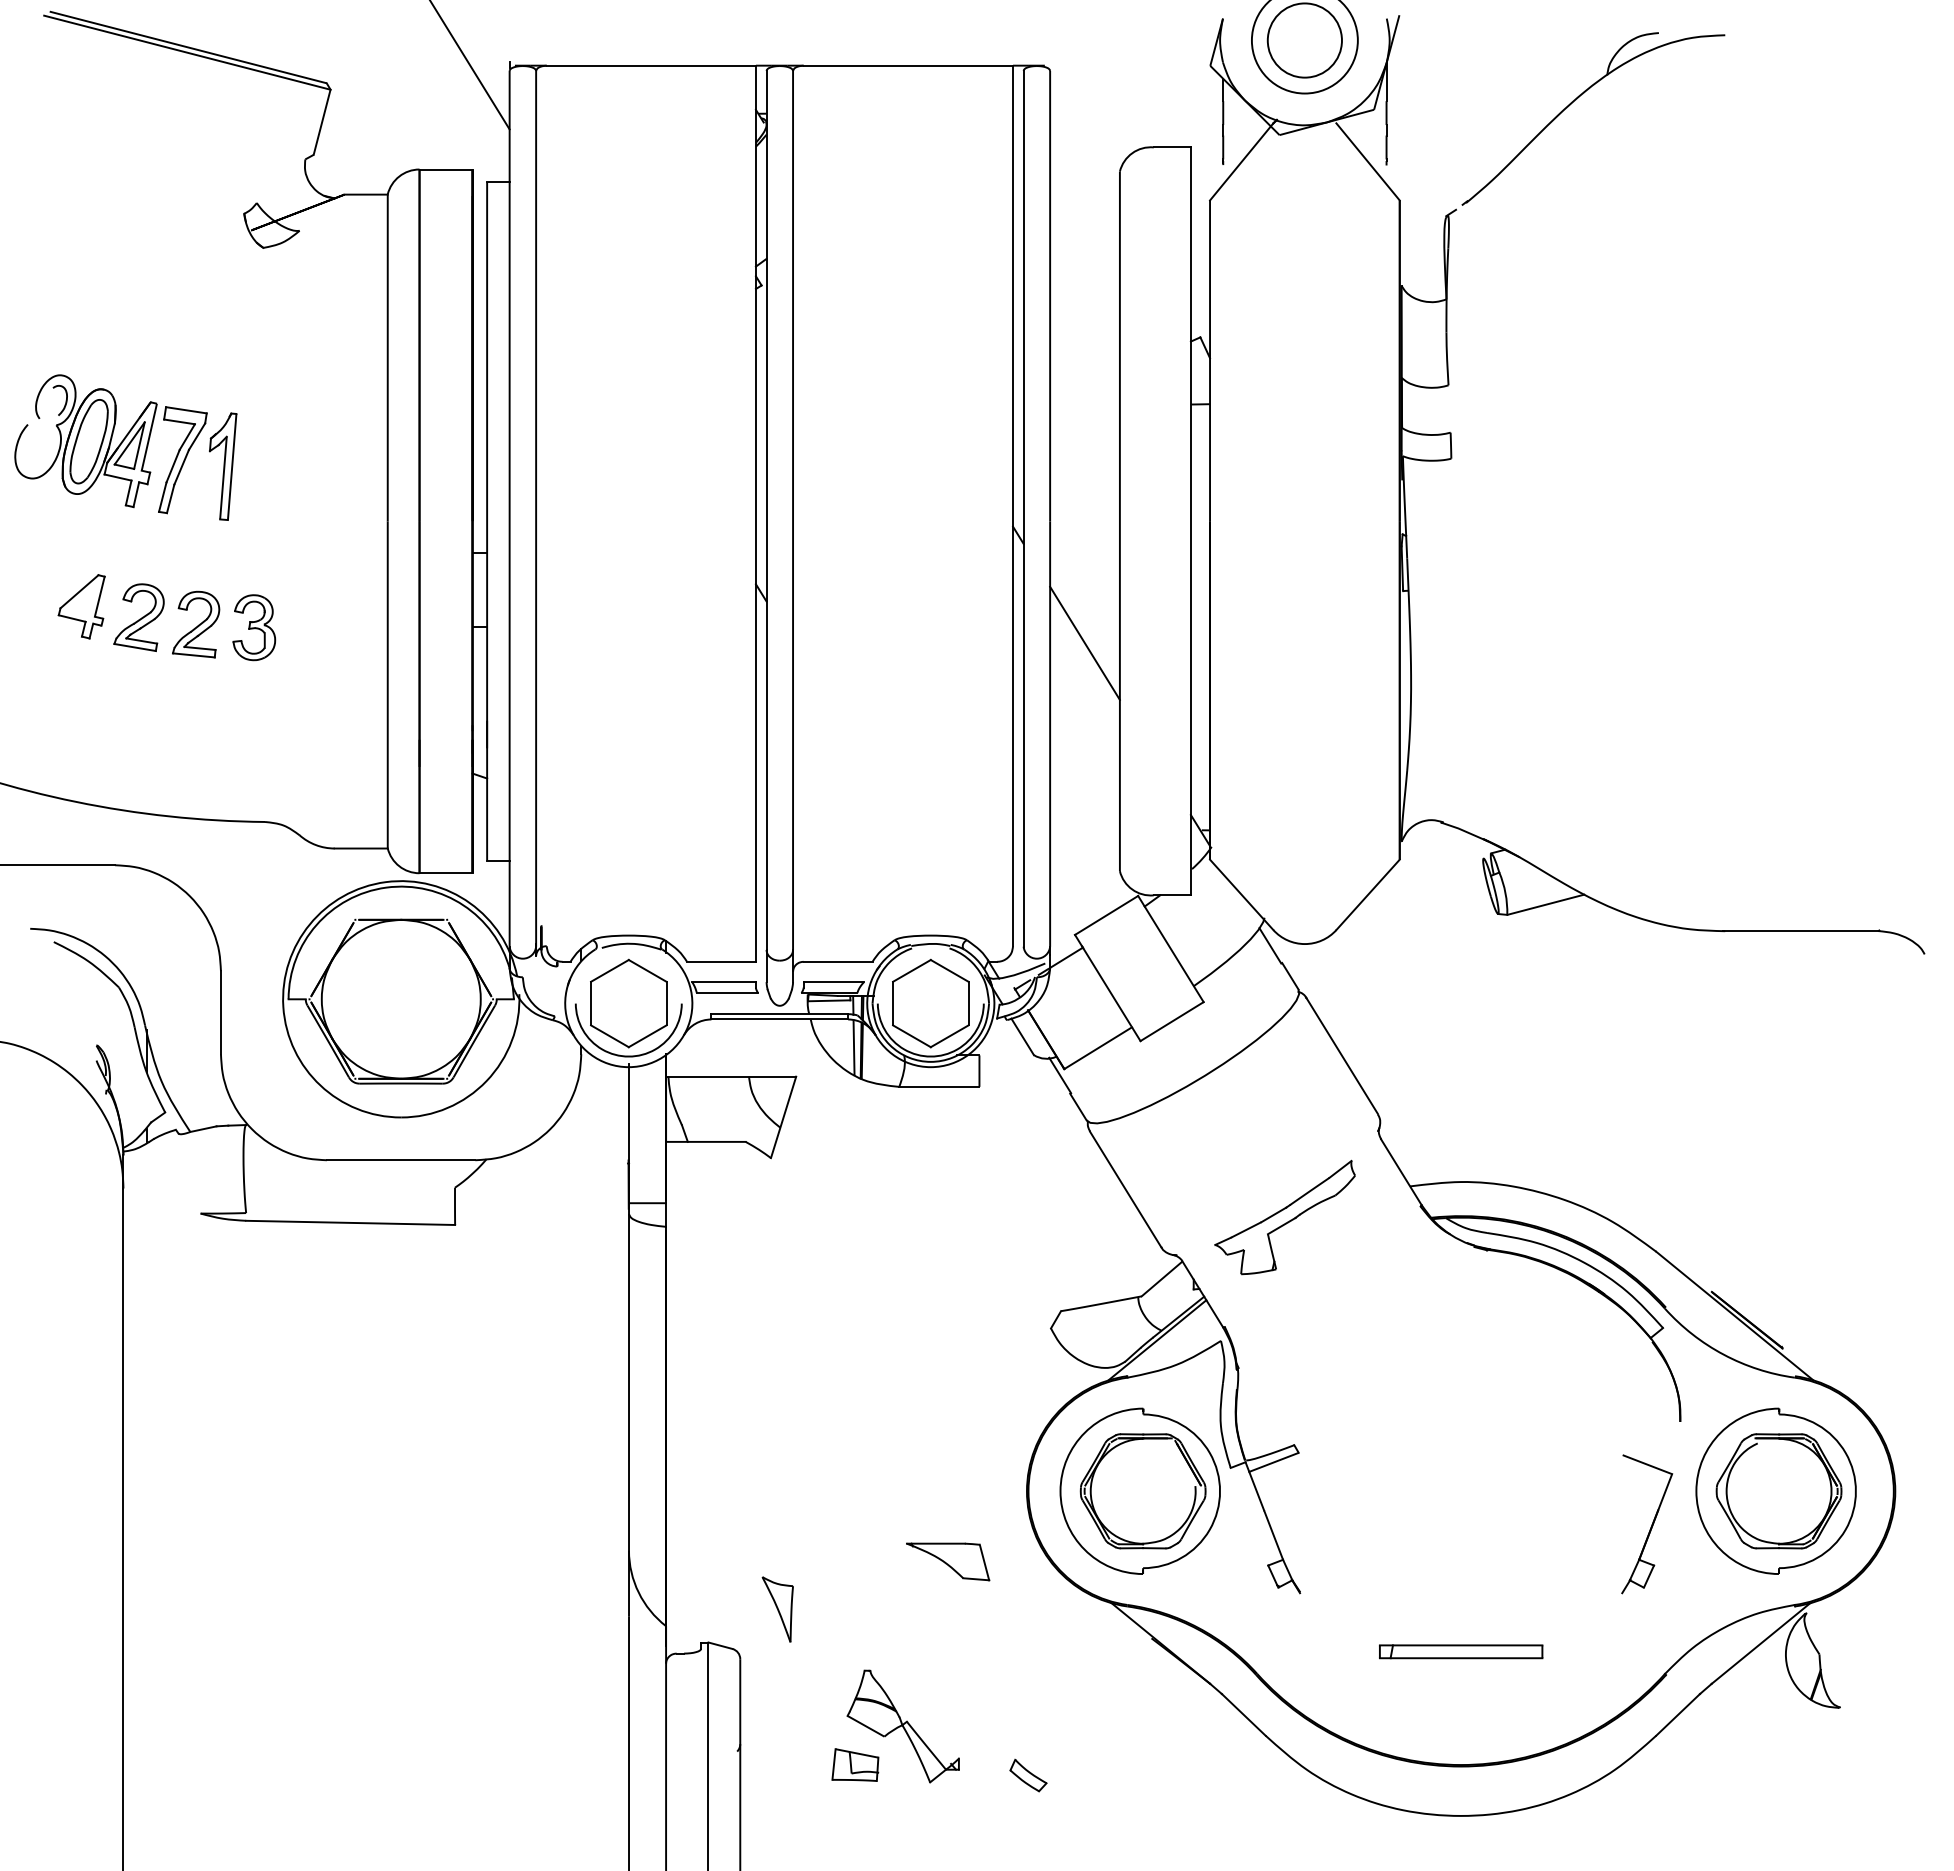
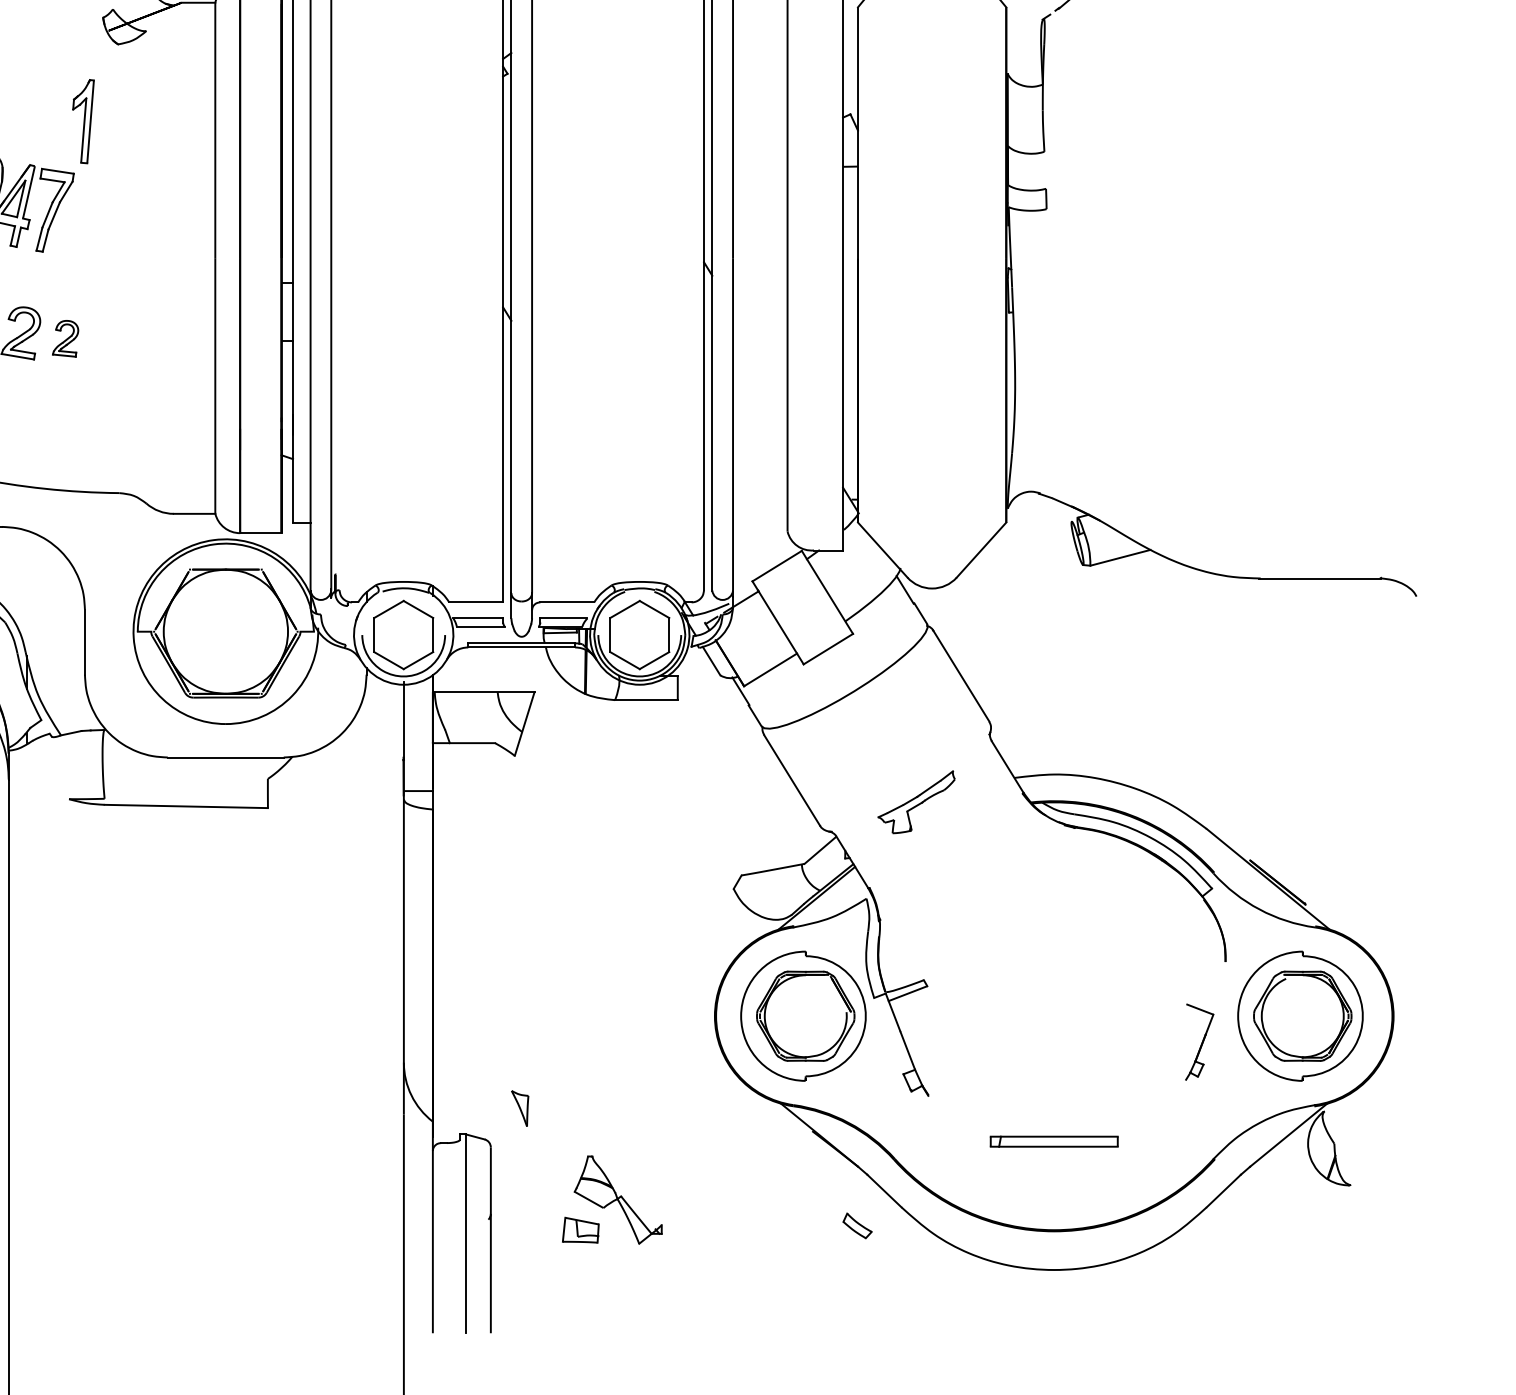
part: (223, 466) -> (83, 121), moved
part: (196, 624) -> (65, 338), size x0.7
part: (254, 627) -> (111, 341), removed
line: (1084, 642) -> (759, 352), removed
line: (853, 1047) -> (579, 669), removed
part: (1284, 1217) -> (916, 802), size x0.7
part: (1647, 1524) -> (1199, 1042), size x0.7
part: (948, 1561) -> (653, 1071), removed
part: (777, 1609) -> (519, 1108), size x0.7
part: (1028, 1775) -> (857, 1225), moved

